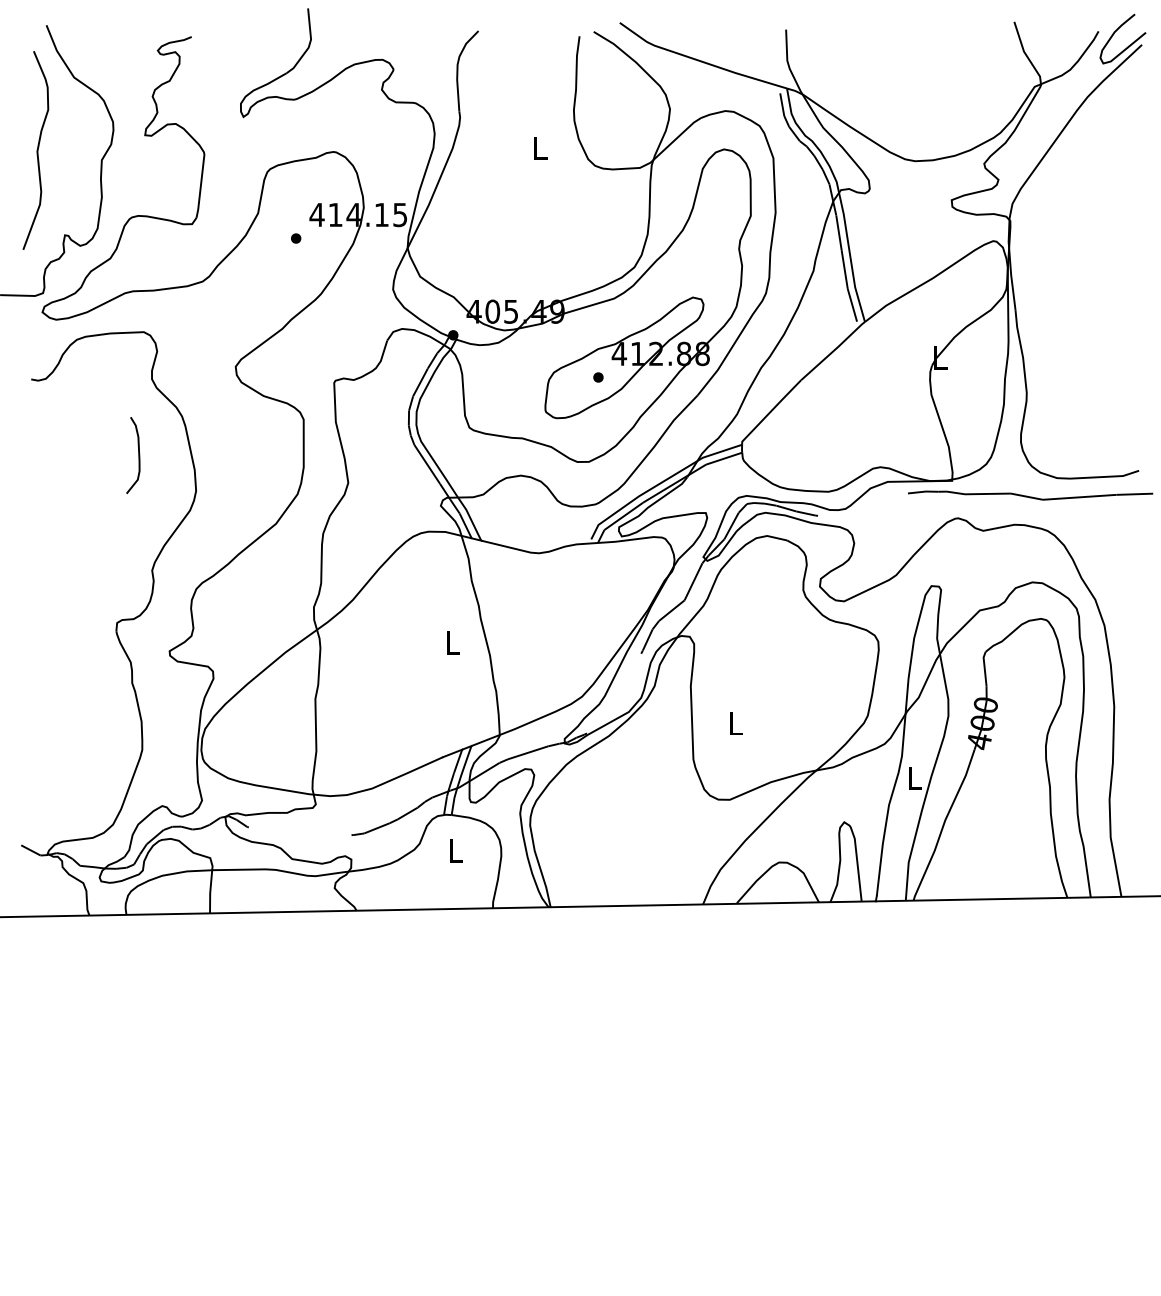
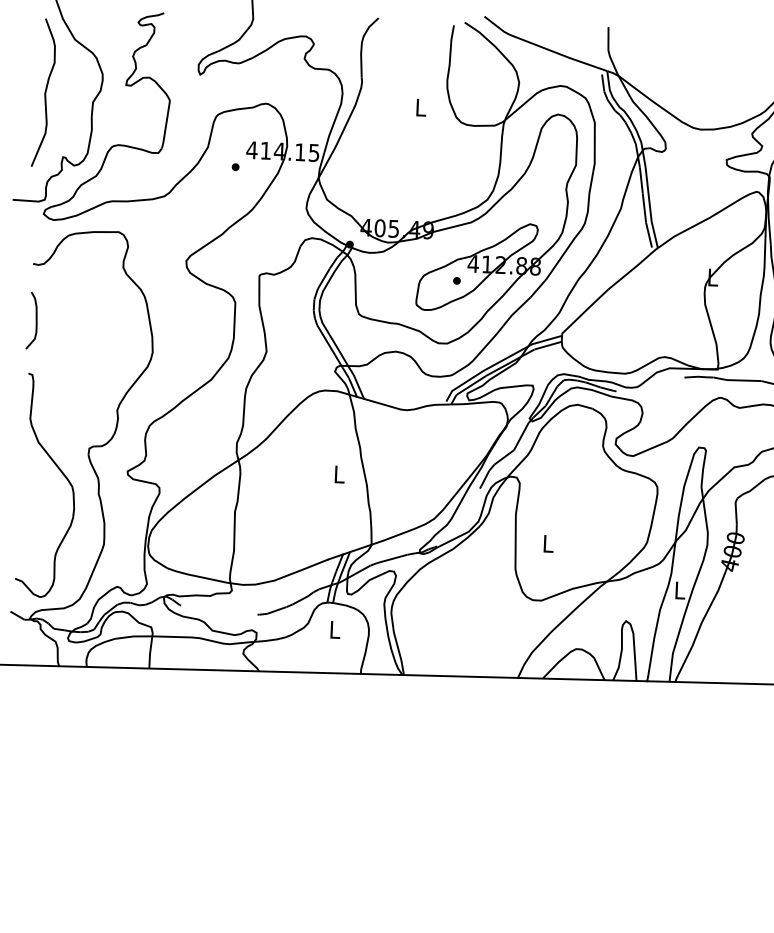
curve: (138, 455) -> (36, 320), moved
curve: (81, 657) -> (61, 473), added

